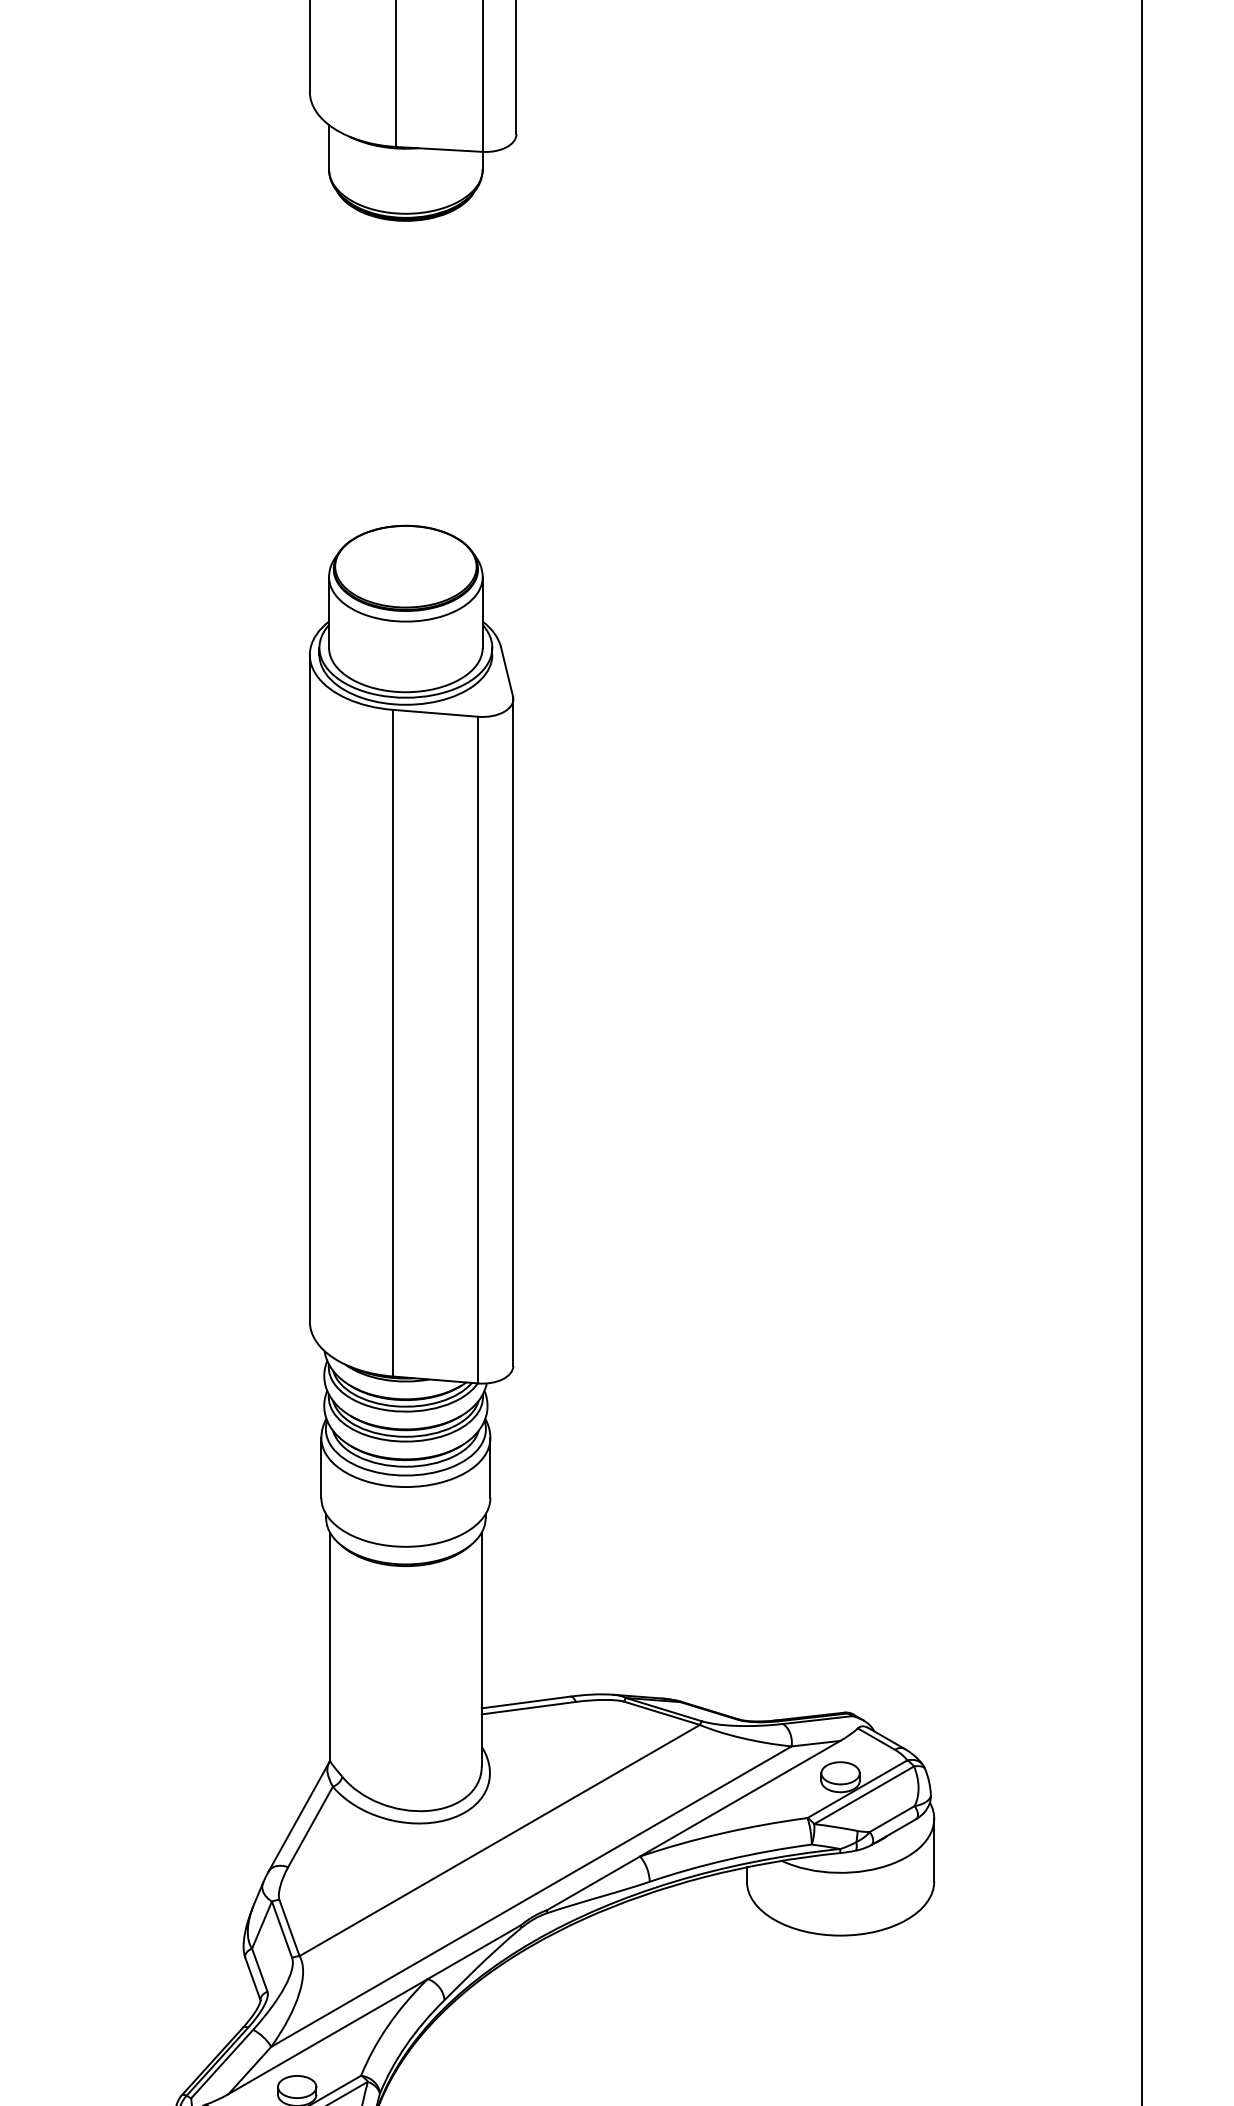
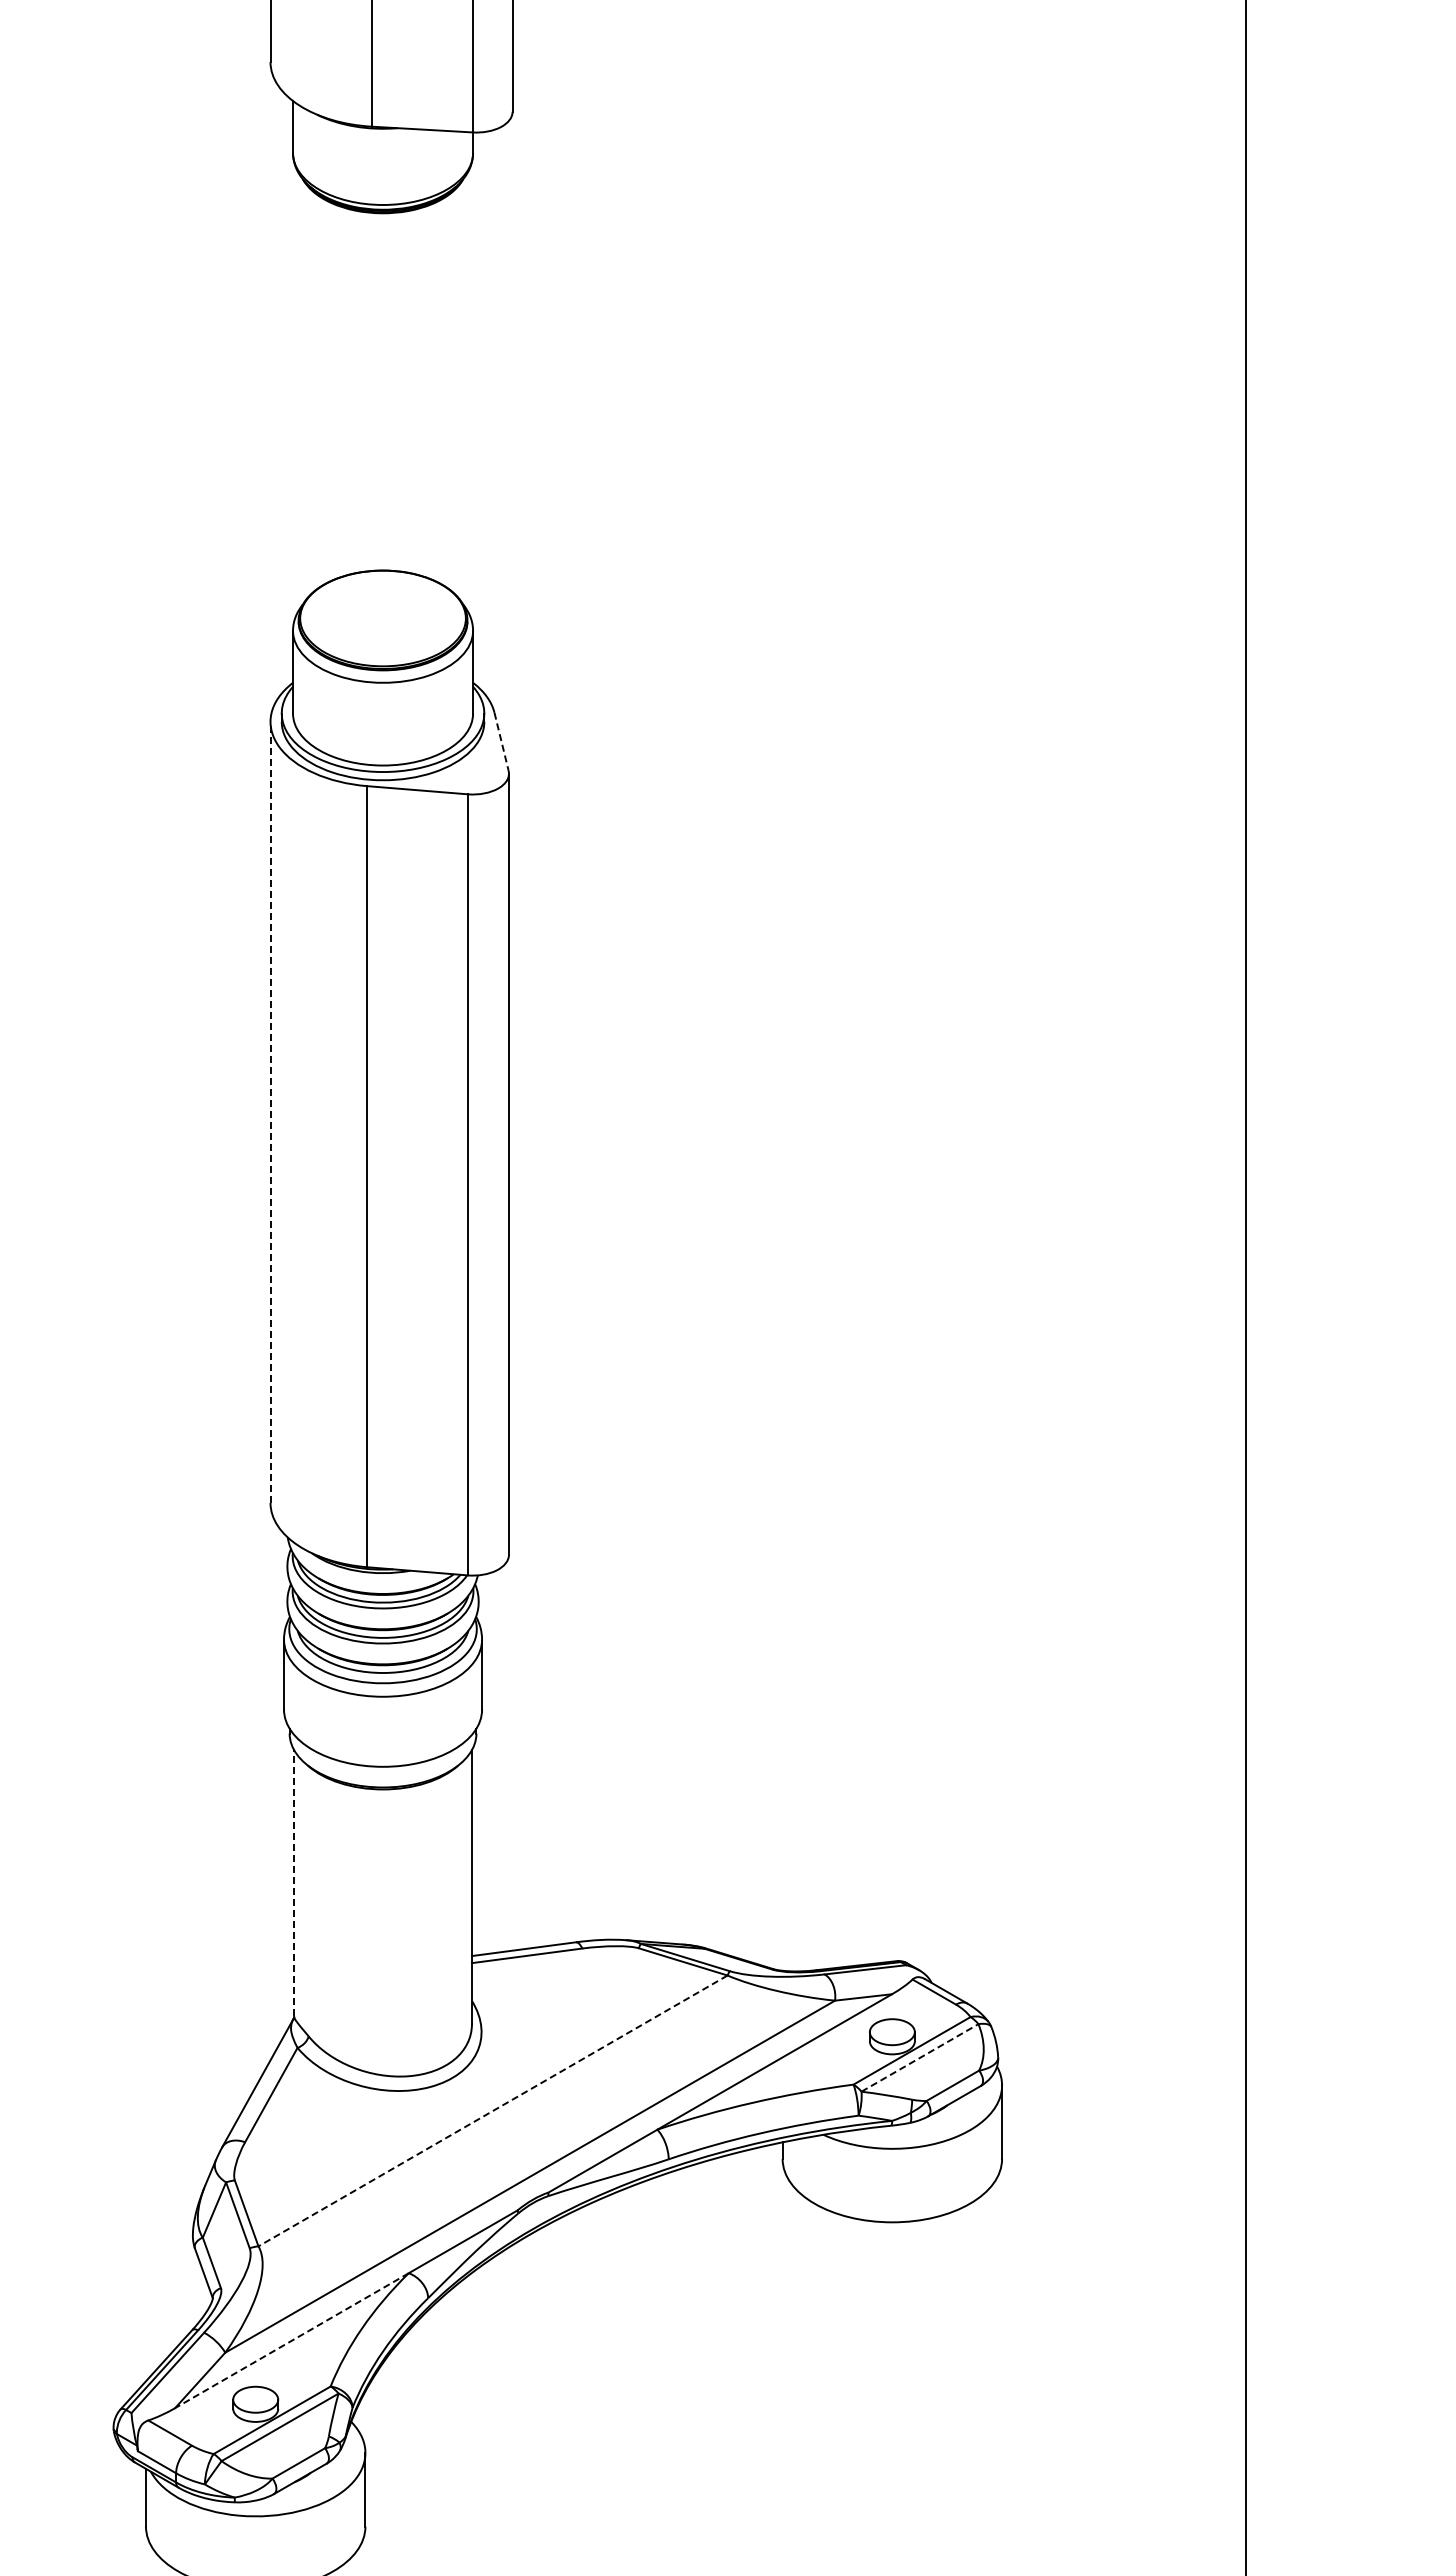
line: (506, 671) -> (501, 741), solid -> dashed
line: (309, 988) -> (270, 1112), solid -> dashed
line: (330, 1645) -> (294, 1882), solid -> dashed
line: (863, 1794) -> (919, 2057), solid -> dashed
line: (500, 1840) -> (493, 2110), solid -> dashed
line: (327, 2036) -> (291, 2340), solid -> dashed

